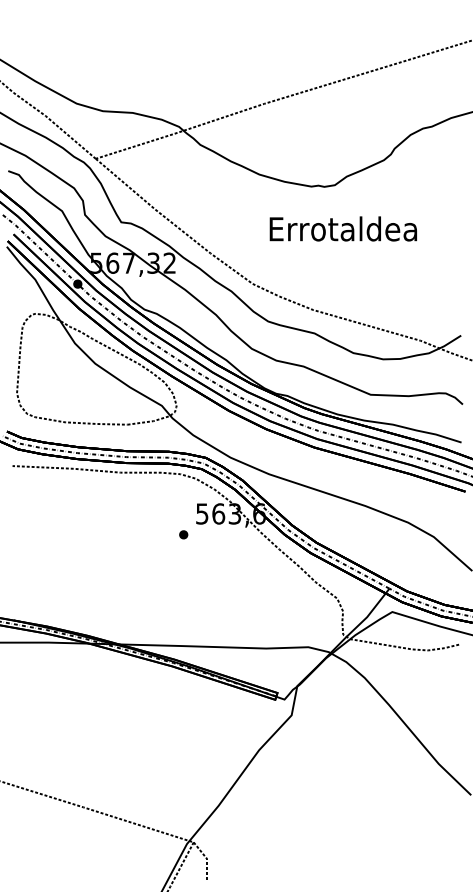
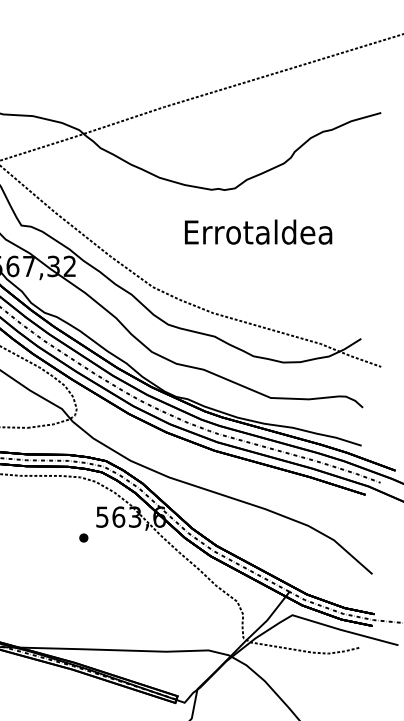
text: (342, 228) -> (257, 231), moved

